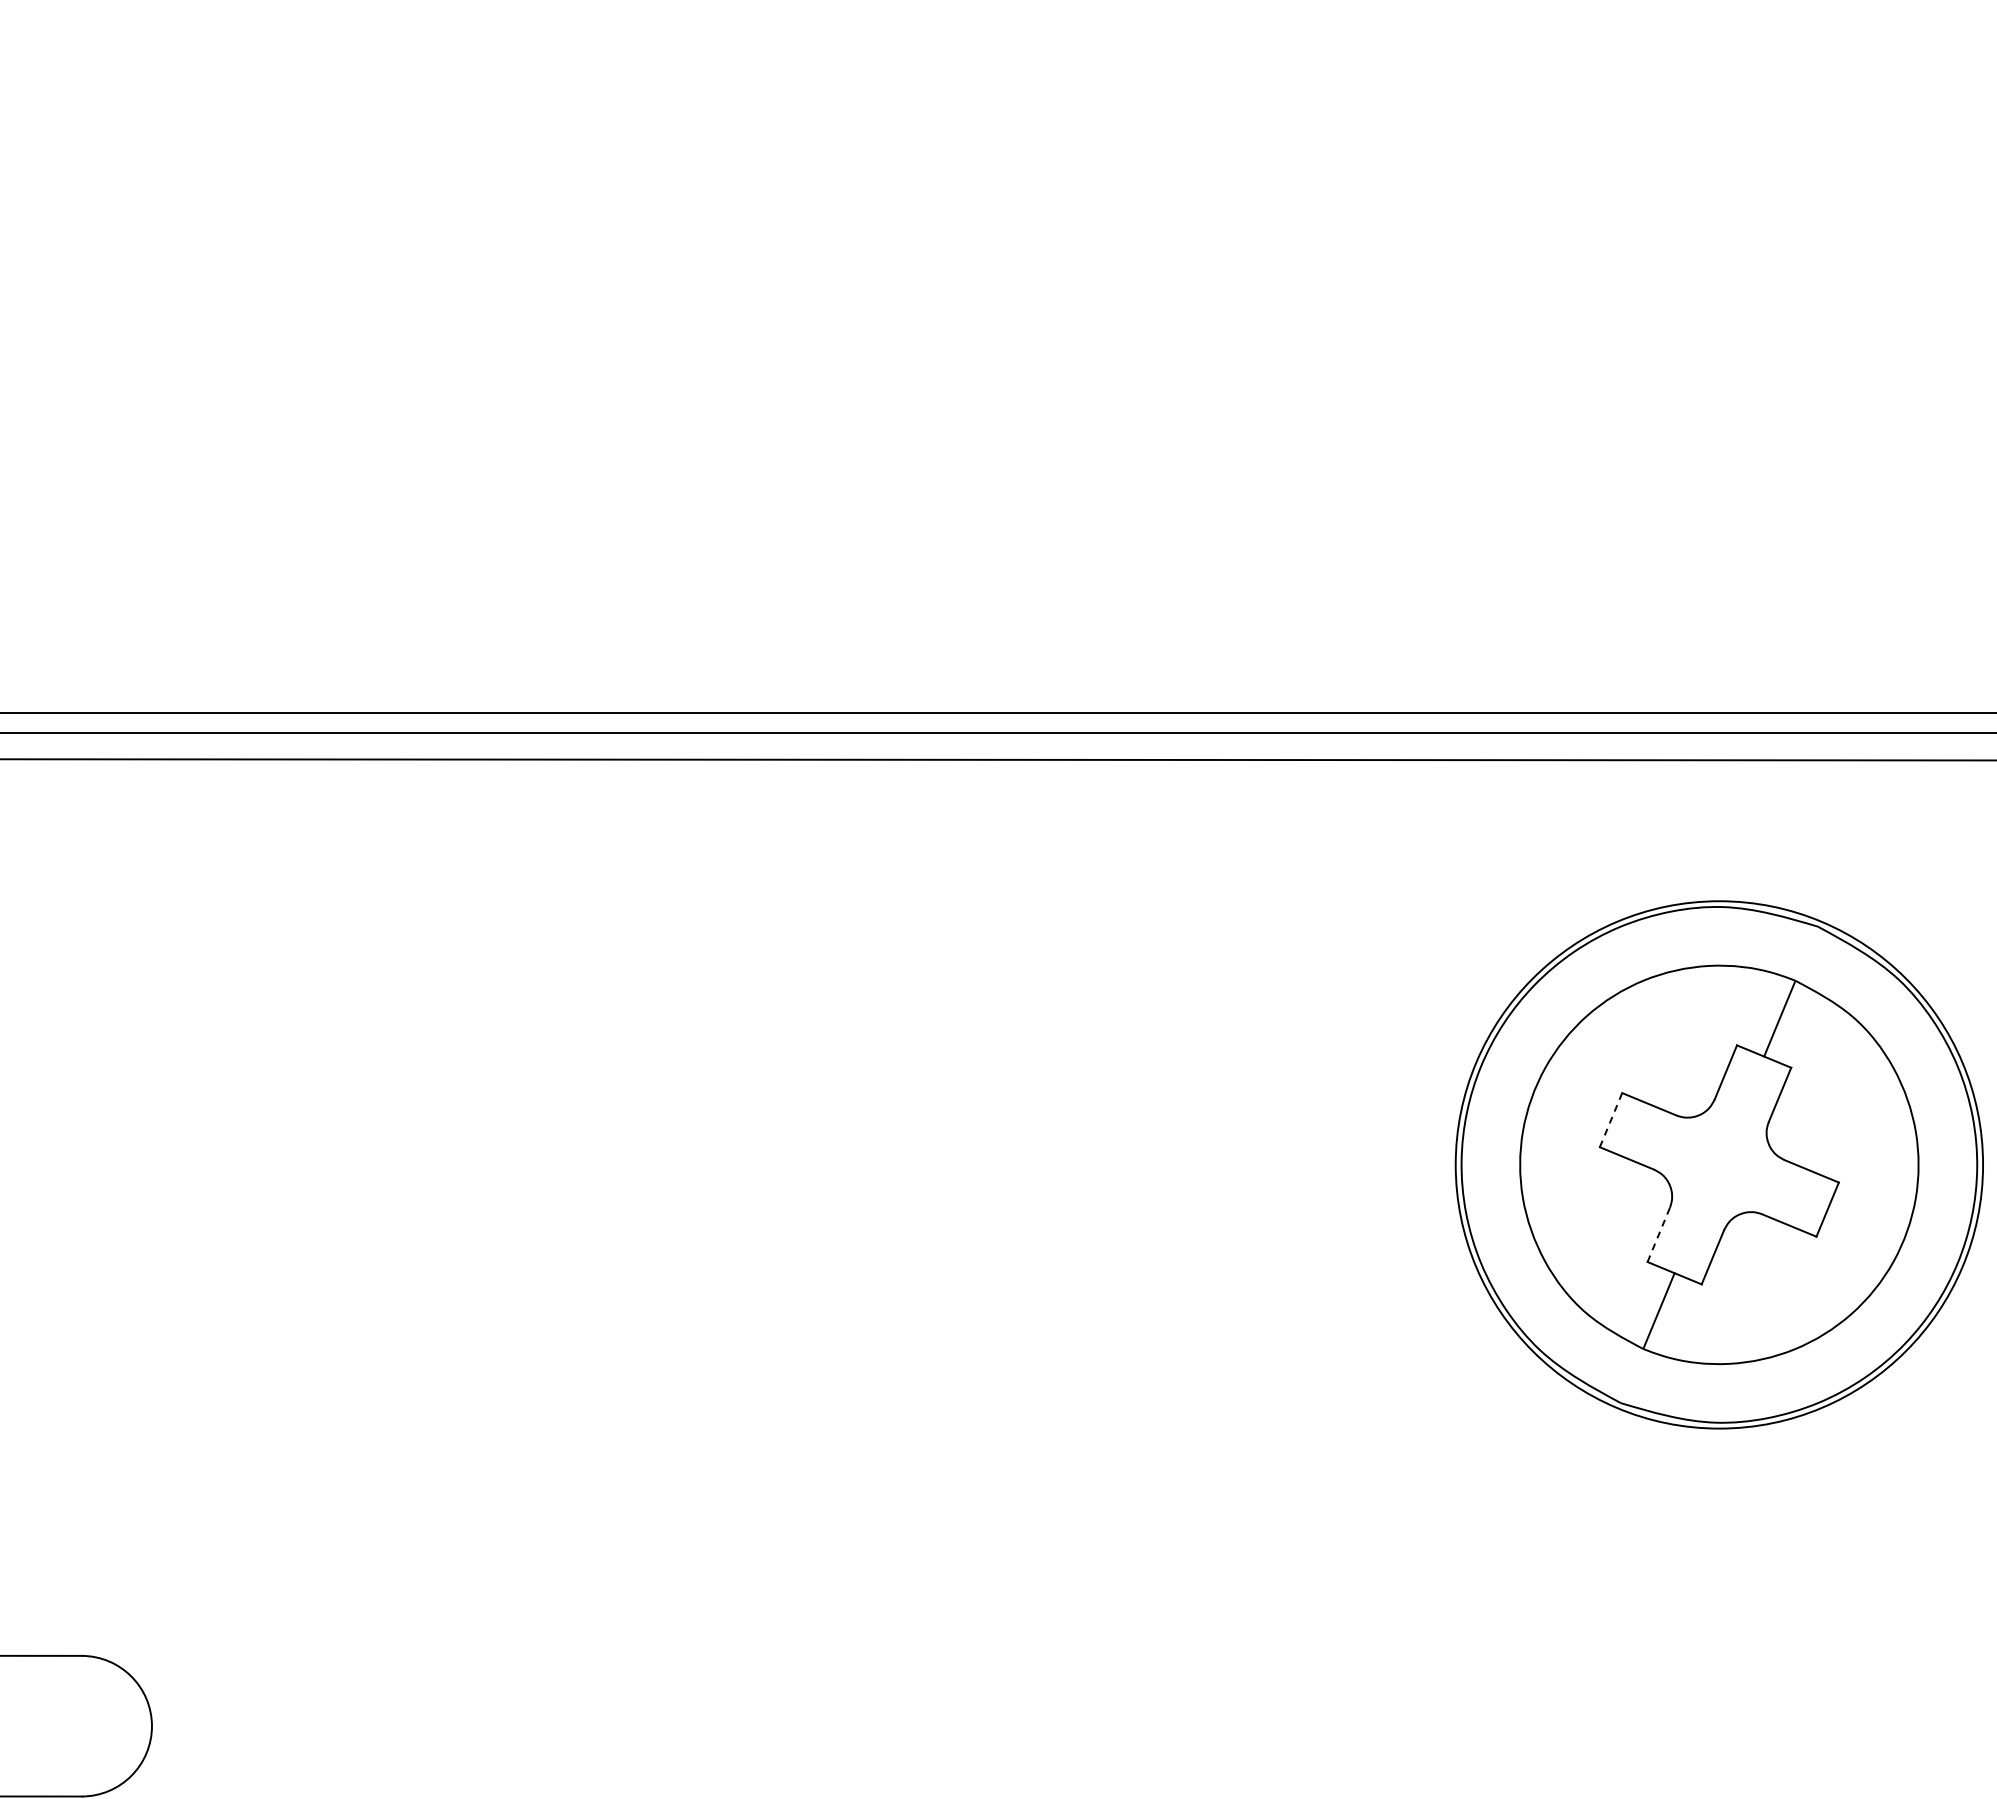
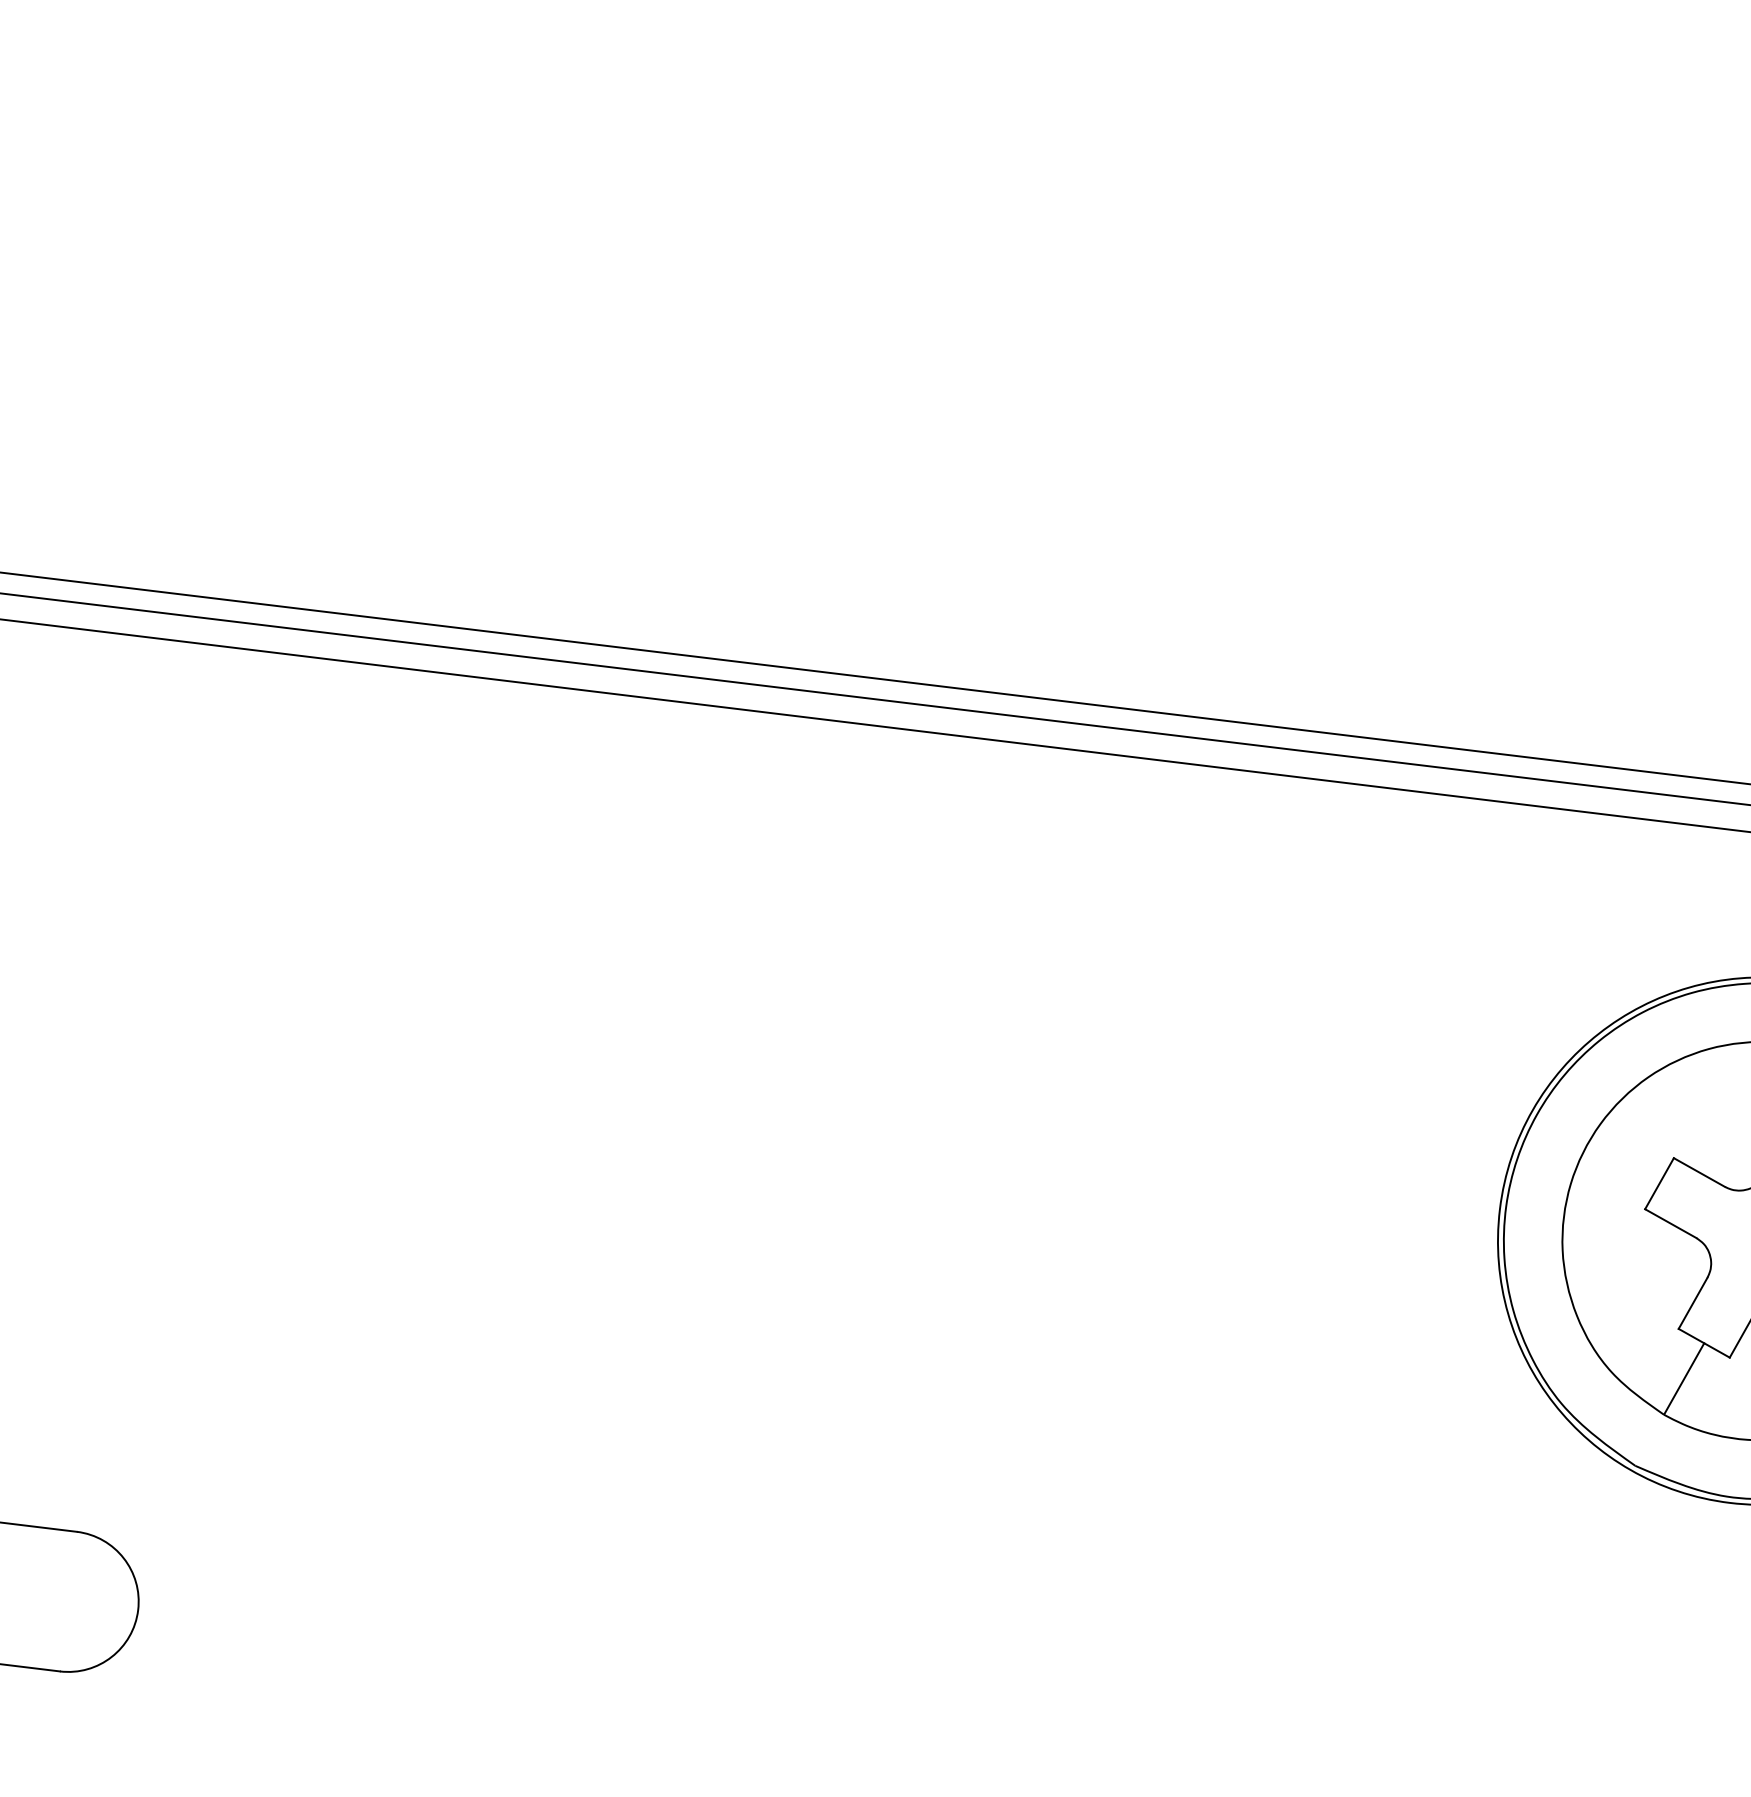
line: (1611, 1119) -> (1660, 1183), dashed -> solid
line: (1658, 1234) -> (1692, 1302), dashed -> solid

